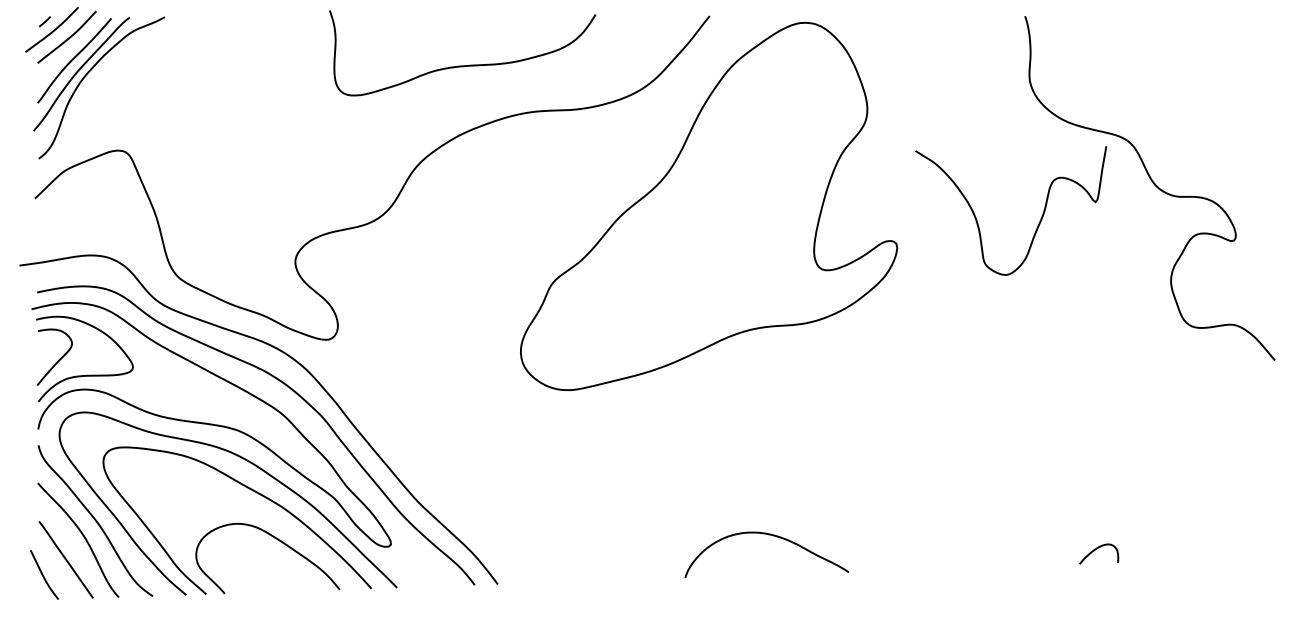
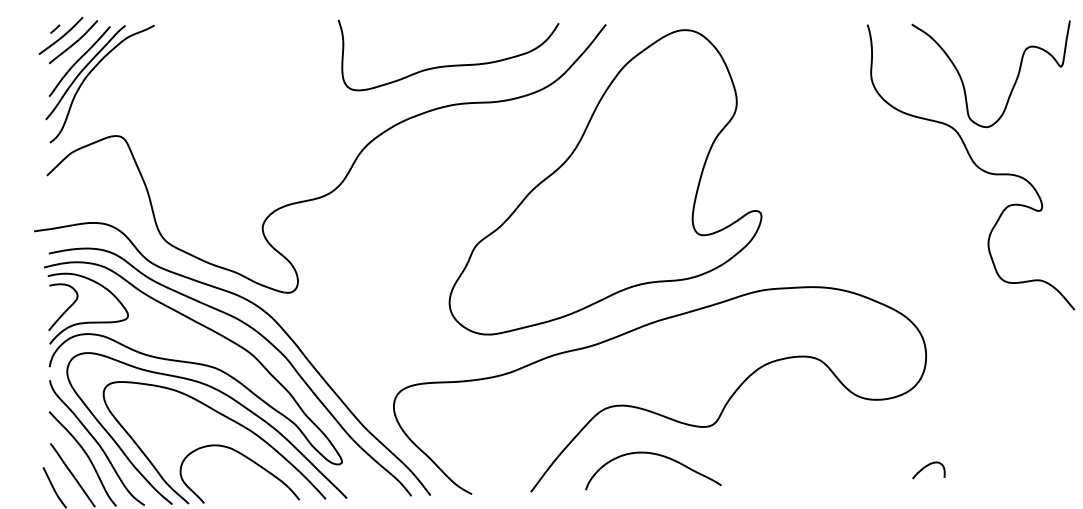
curve: (462, 65) -> (448, 65), moved
curve: (1038, 223) -> (1013, 84), moved
curve: (765, 482) -> (652, 411), added

